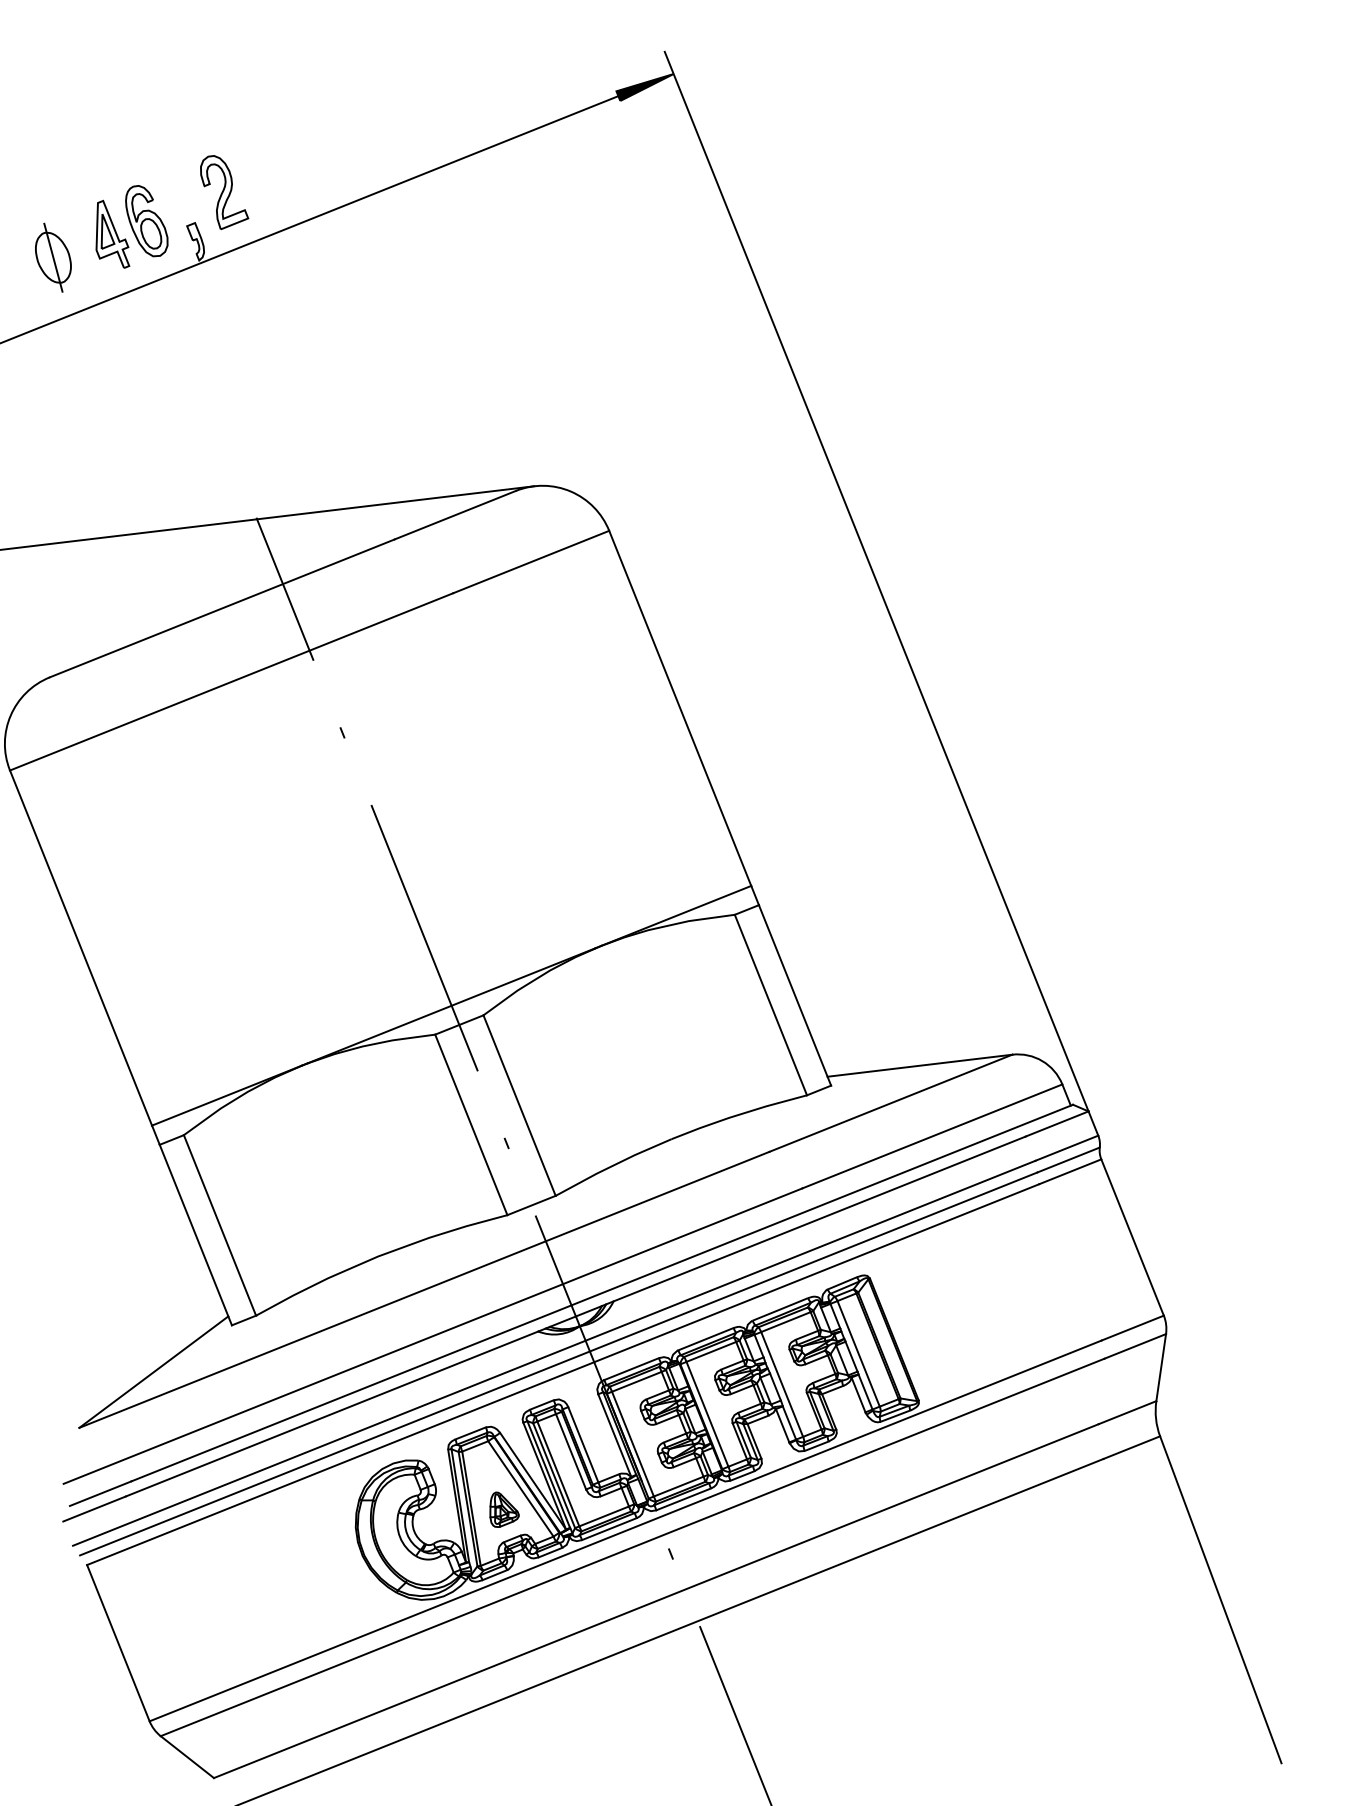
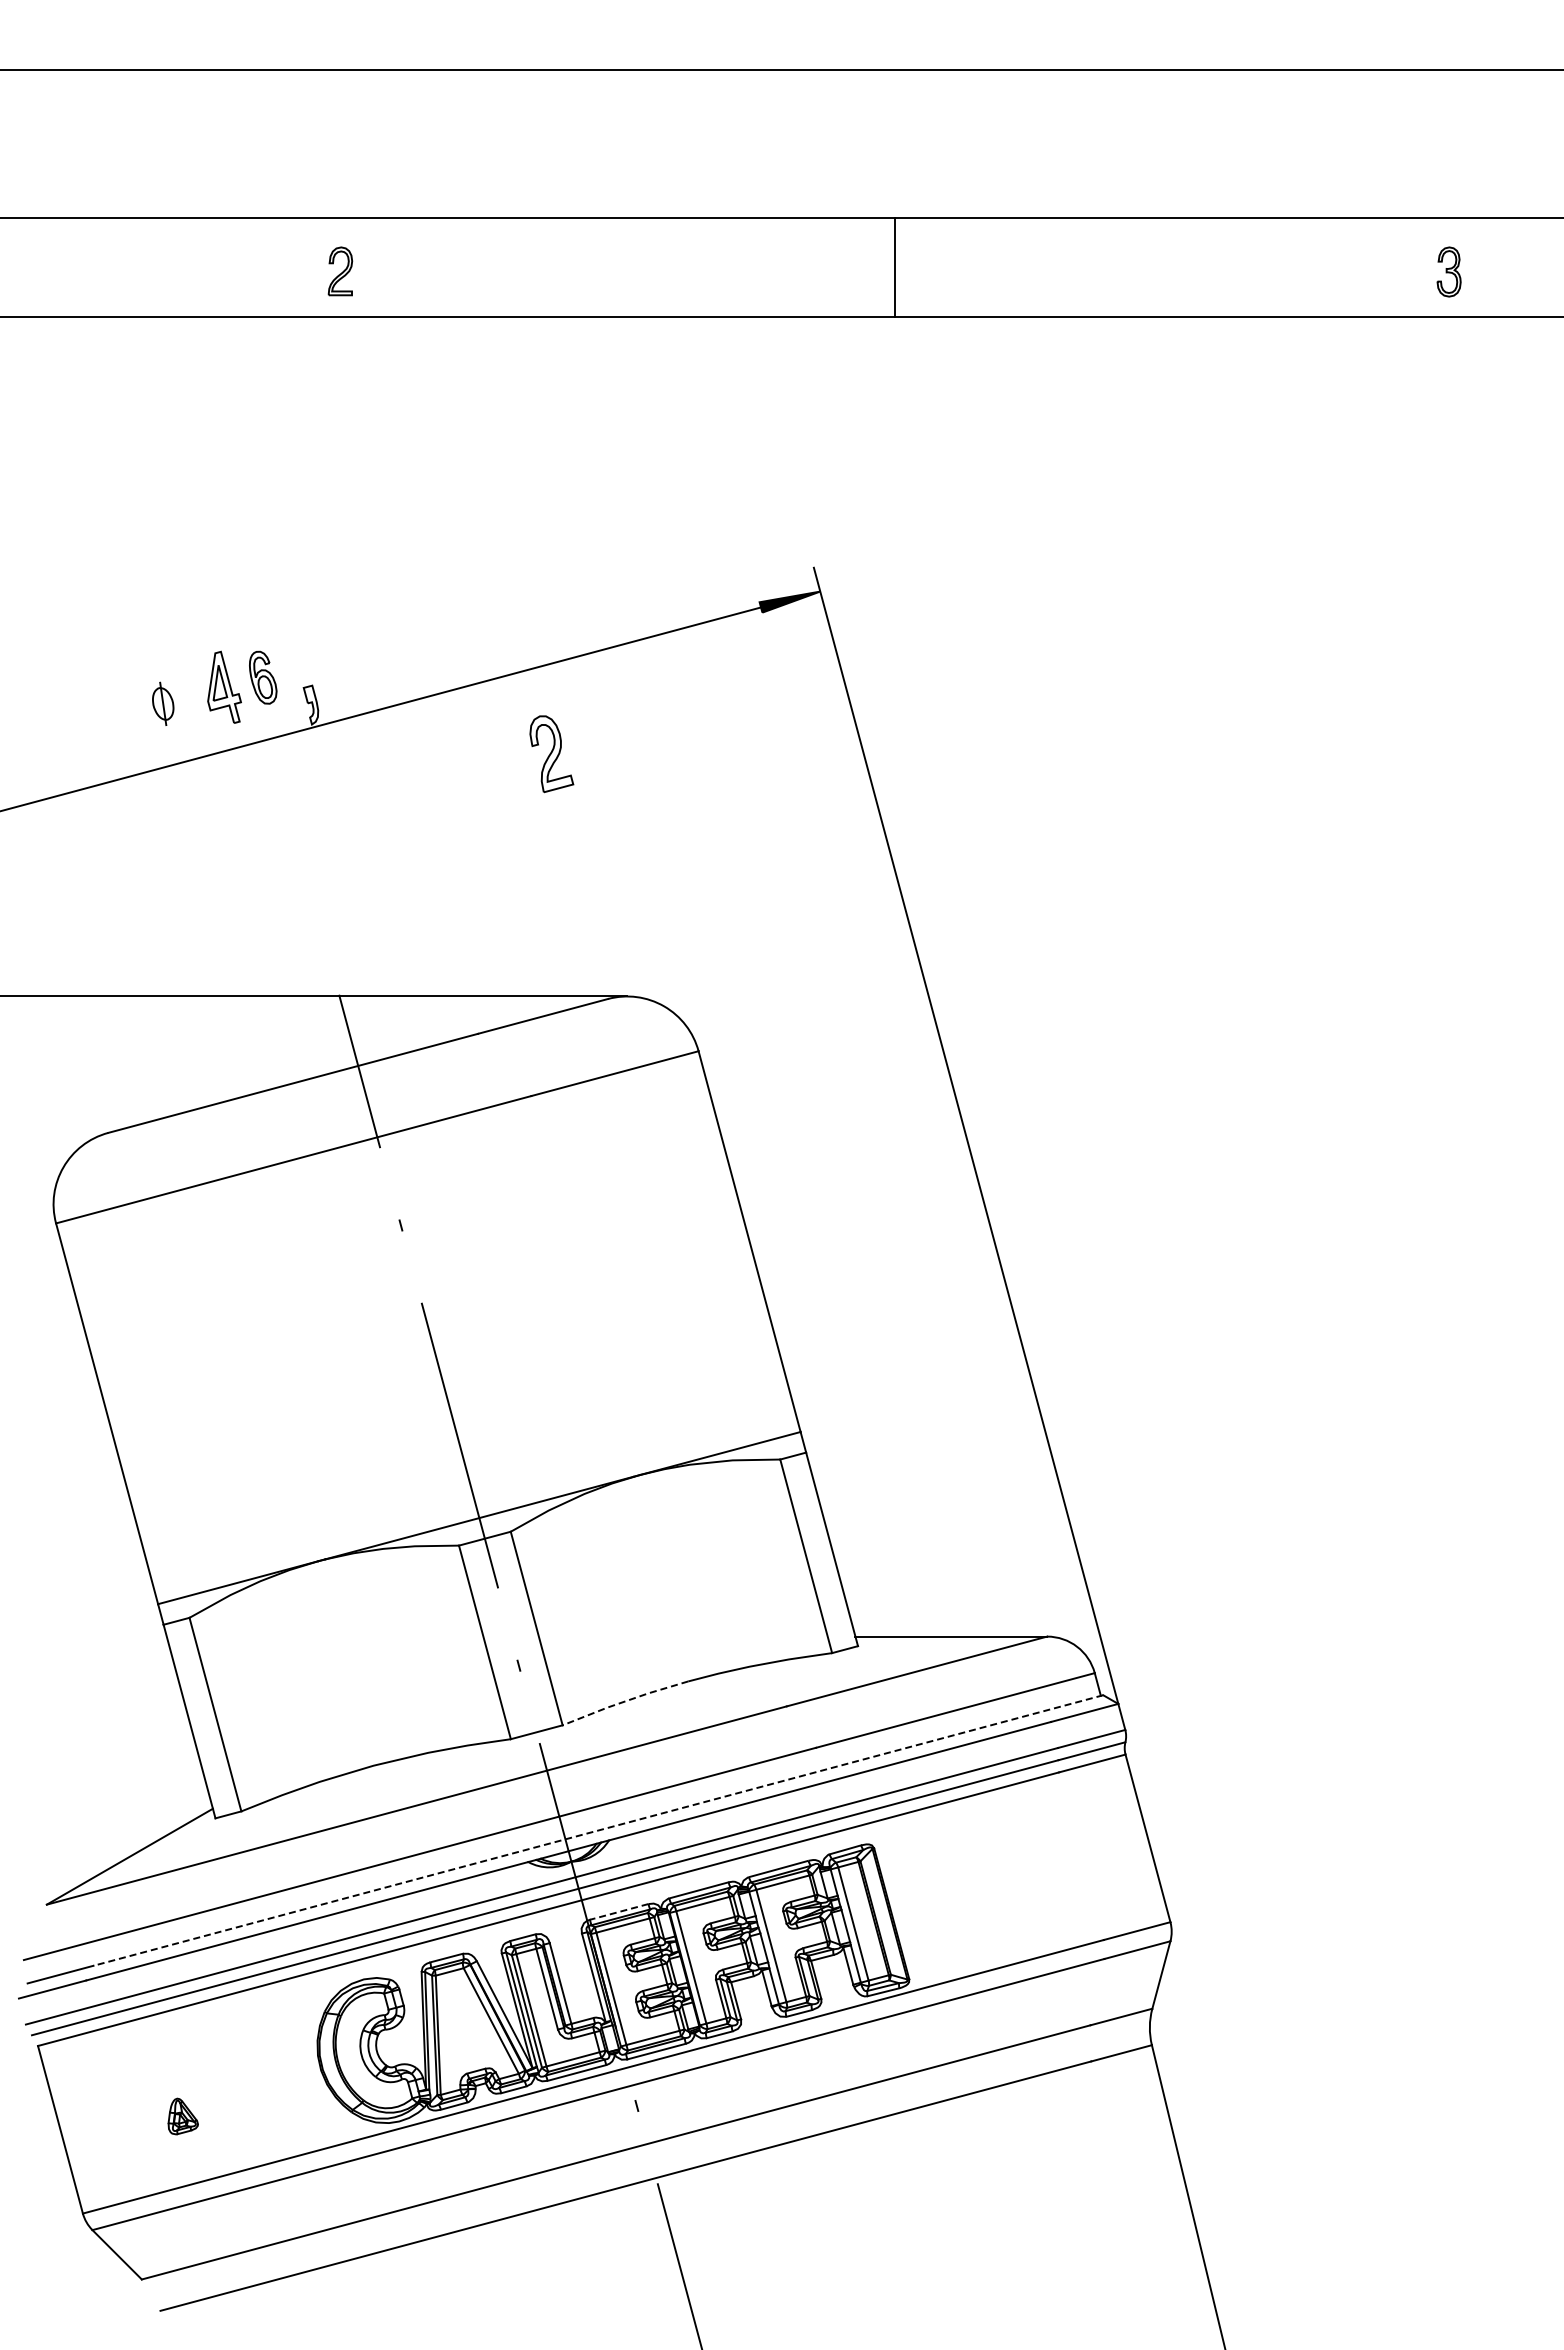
part: (223, 192) -> (551, 754), moved
part: (147, 220) -> (263, 677), size x0.7
part: (53, 257) -> (163, 703), size x0.6
line: (612, 1165) -> (624, 1701), solid -> dashed
line: (602, 1293) -> (598, 1830), solid -> dashed
line: (631, 1369) -> (618, 1912), solid -> dashed
part: (503, 1509) -> (182, 2116), moved

